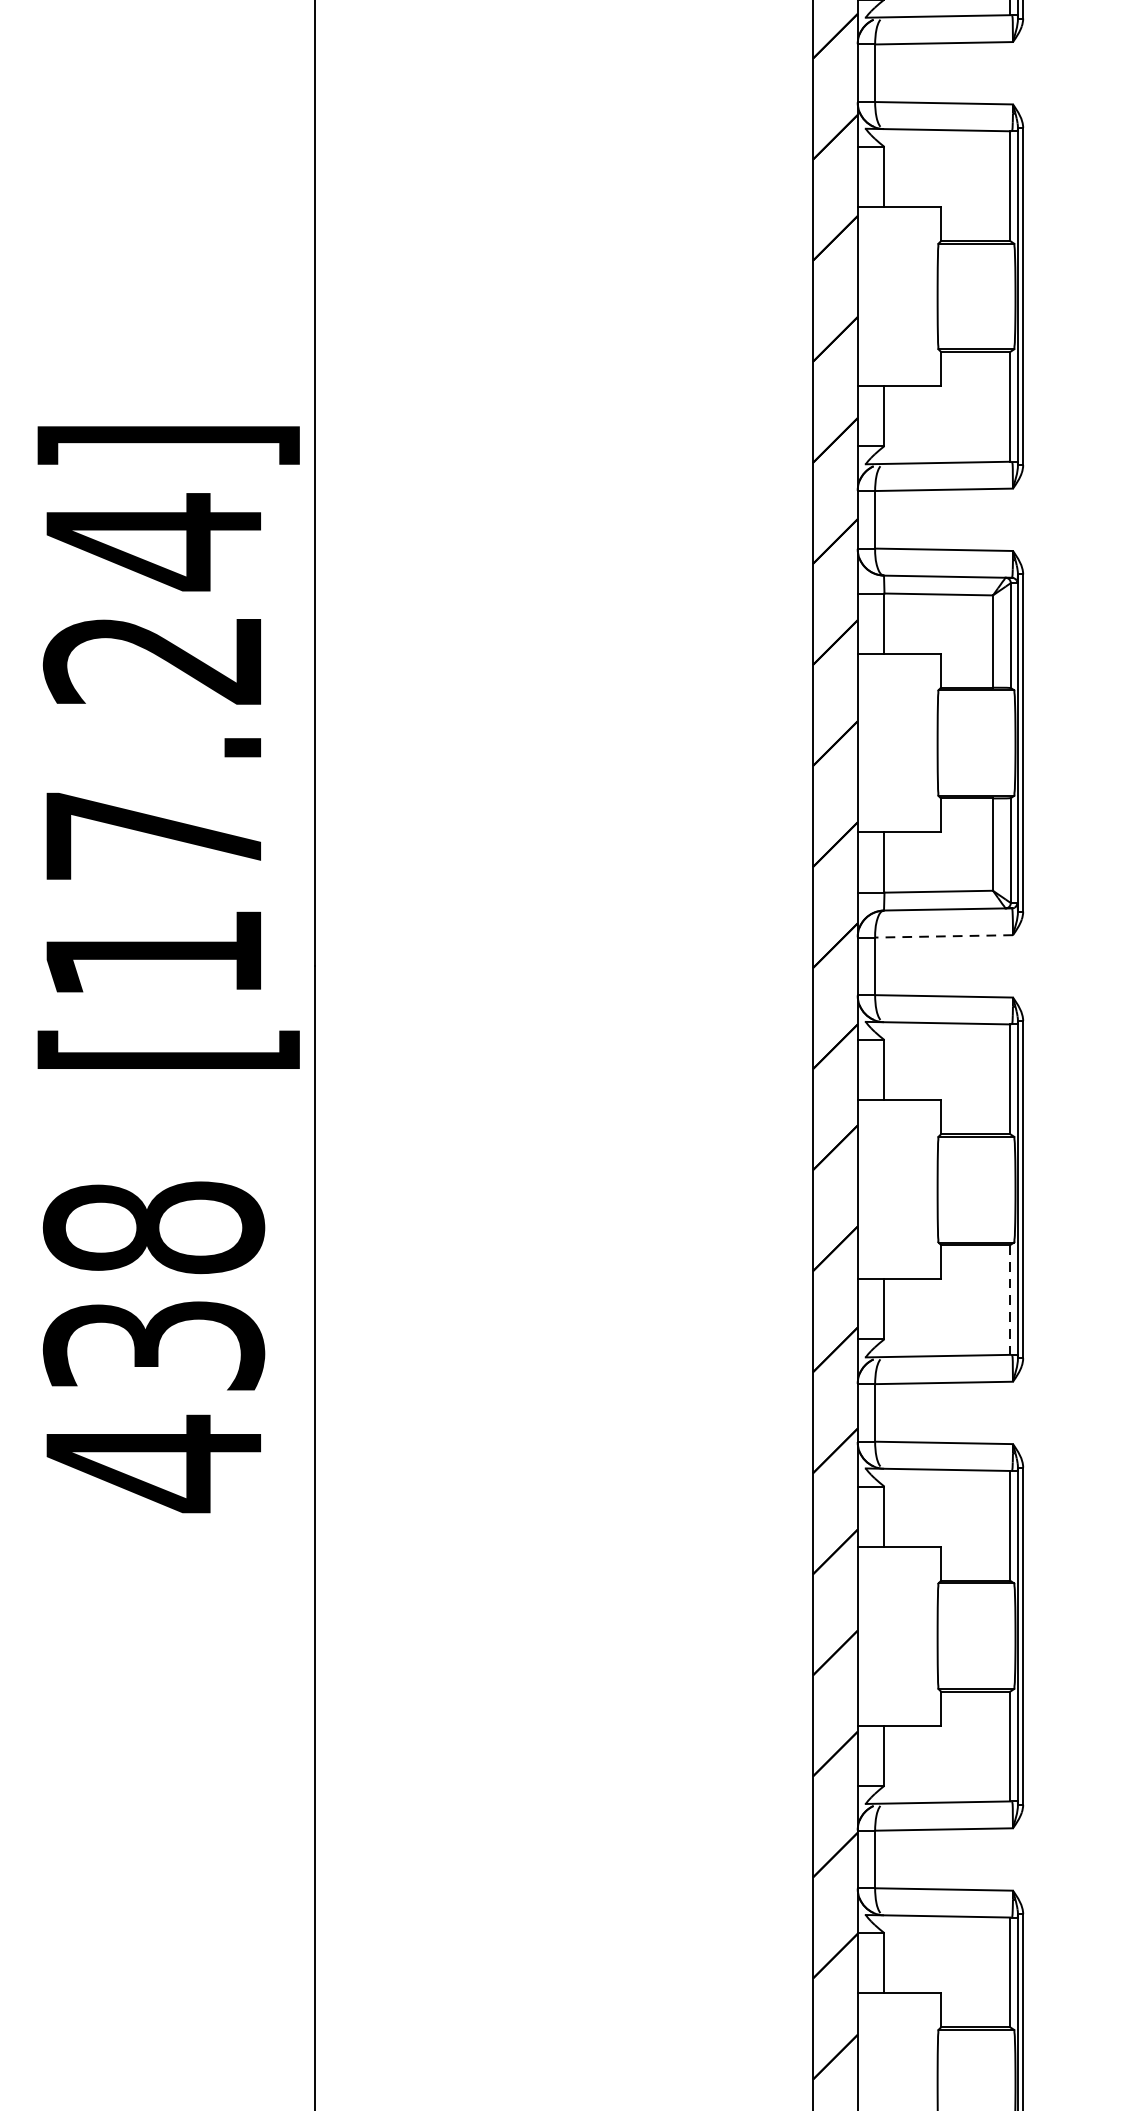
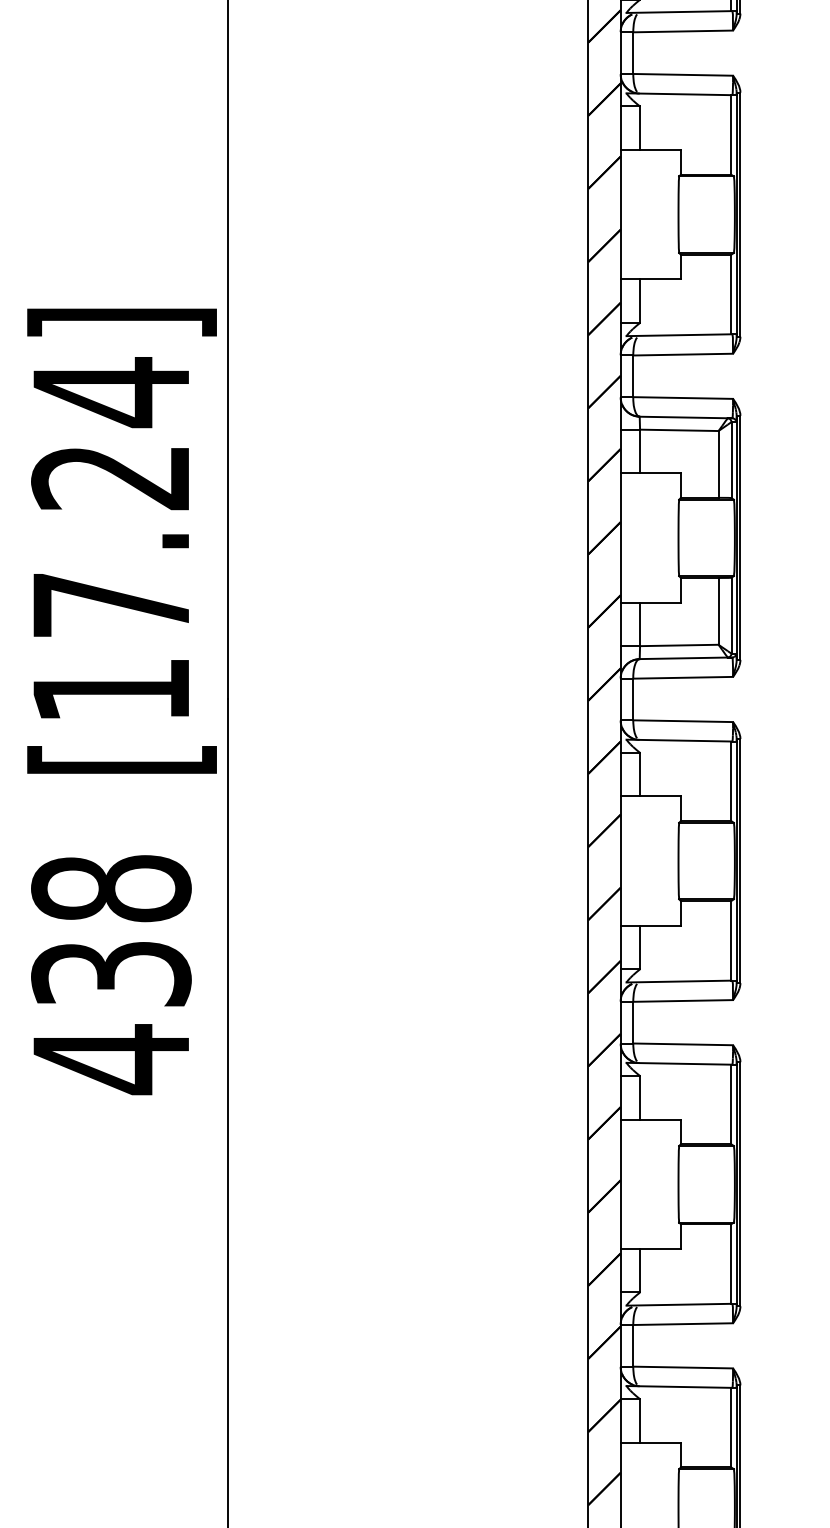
line: (944, 935) -> (683, 677), dashed -> solid
line: (1010, 1299) -> (731, 940), dashed -> solid

